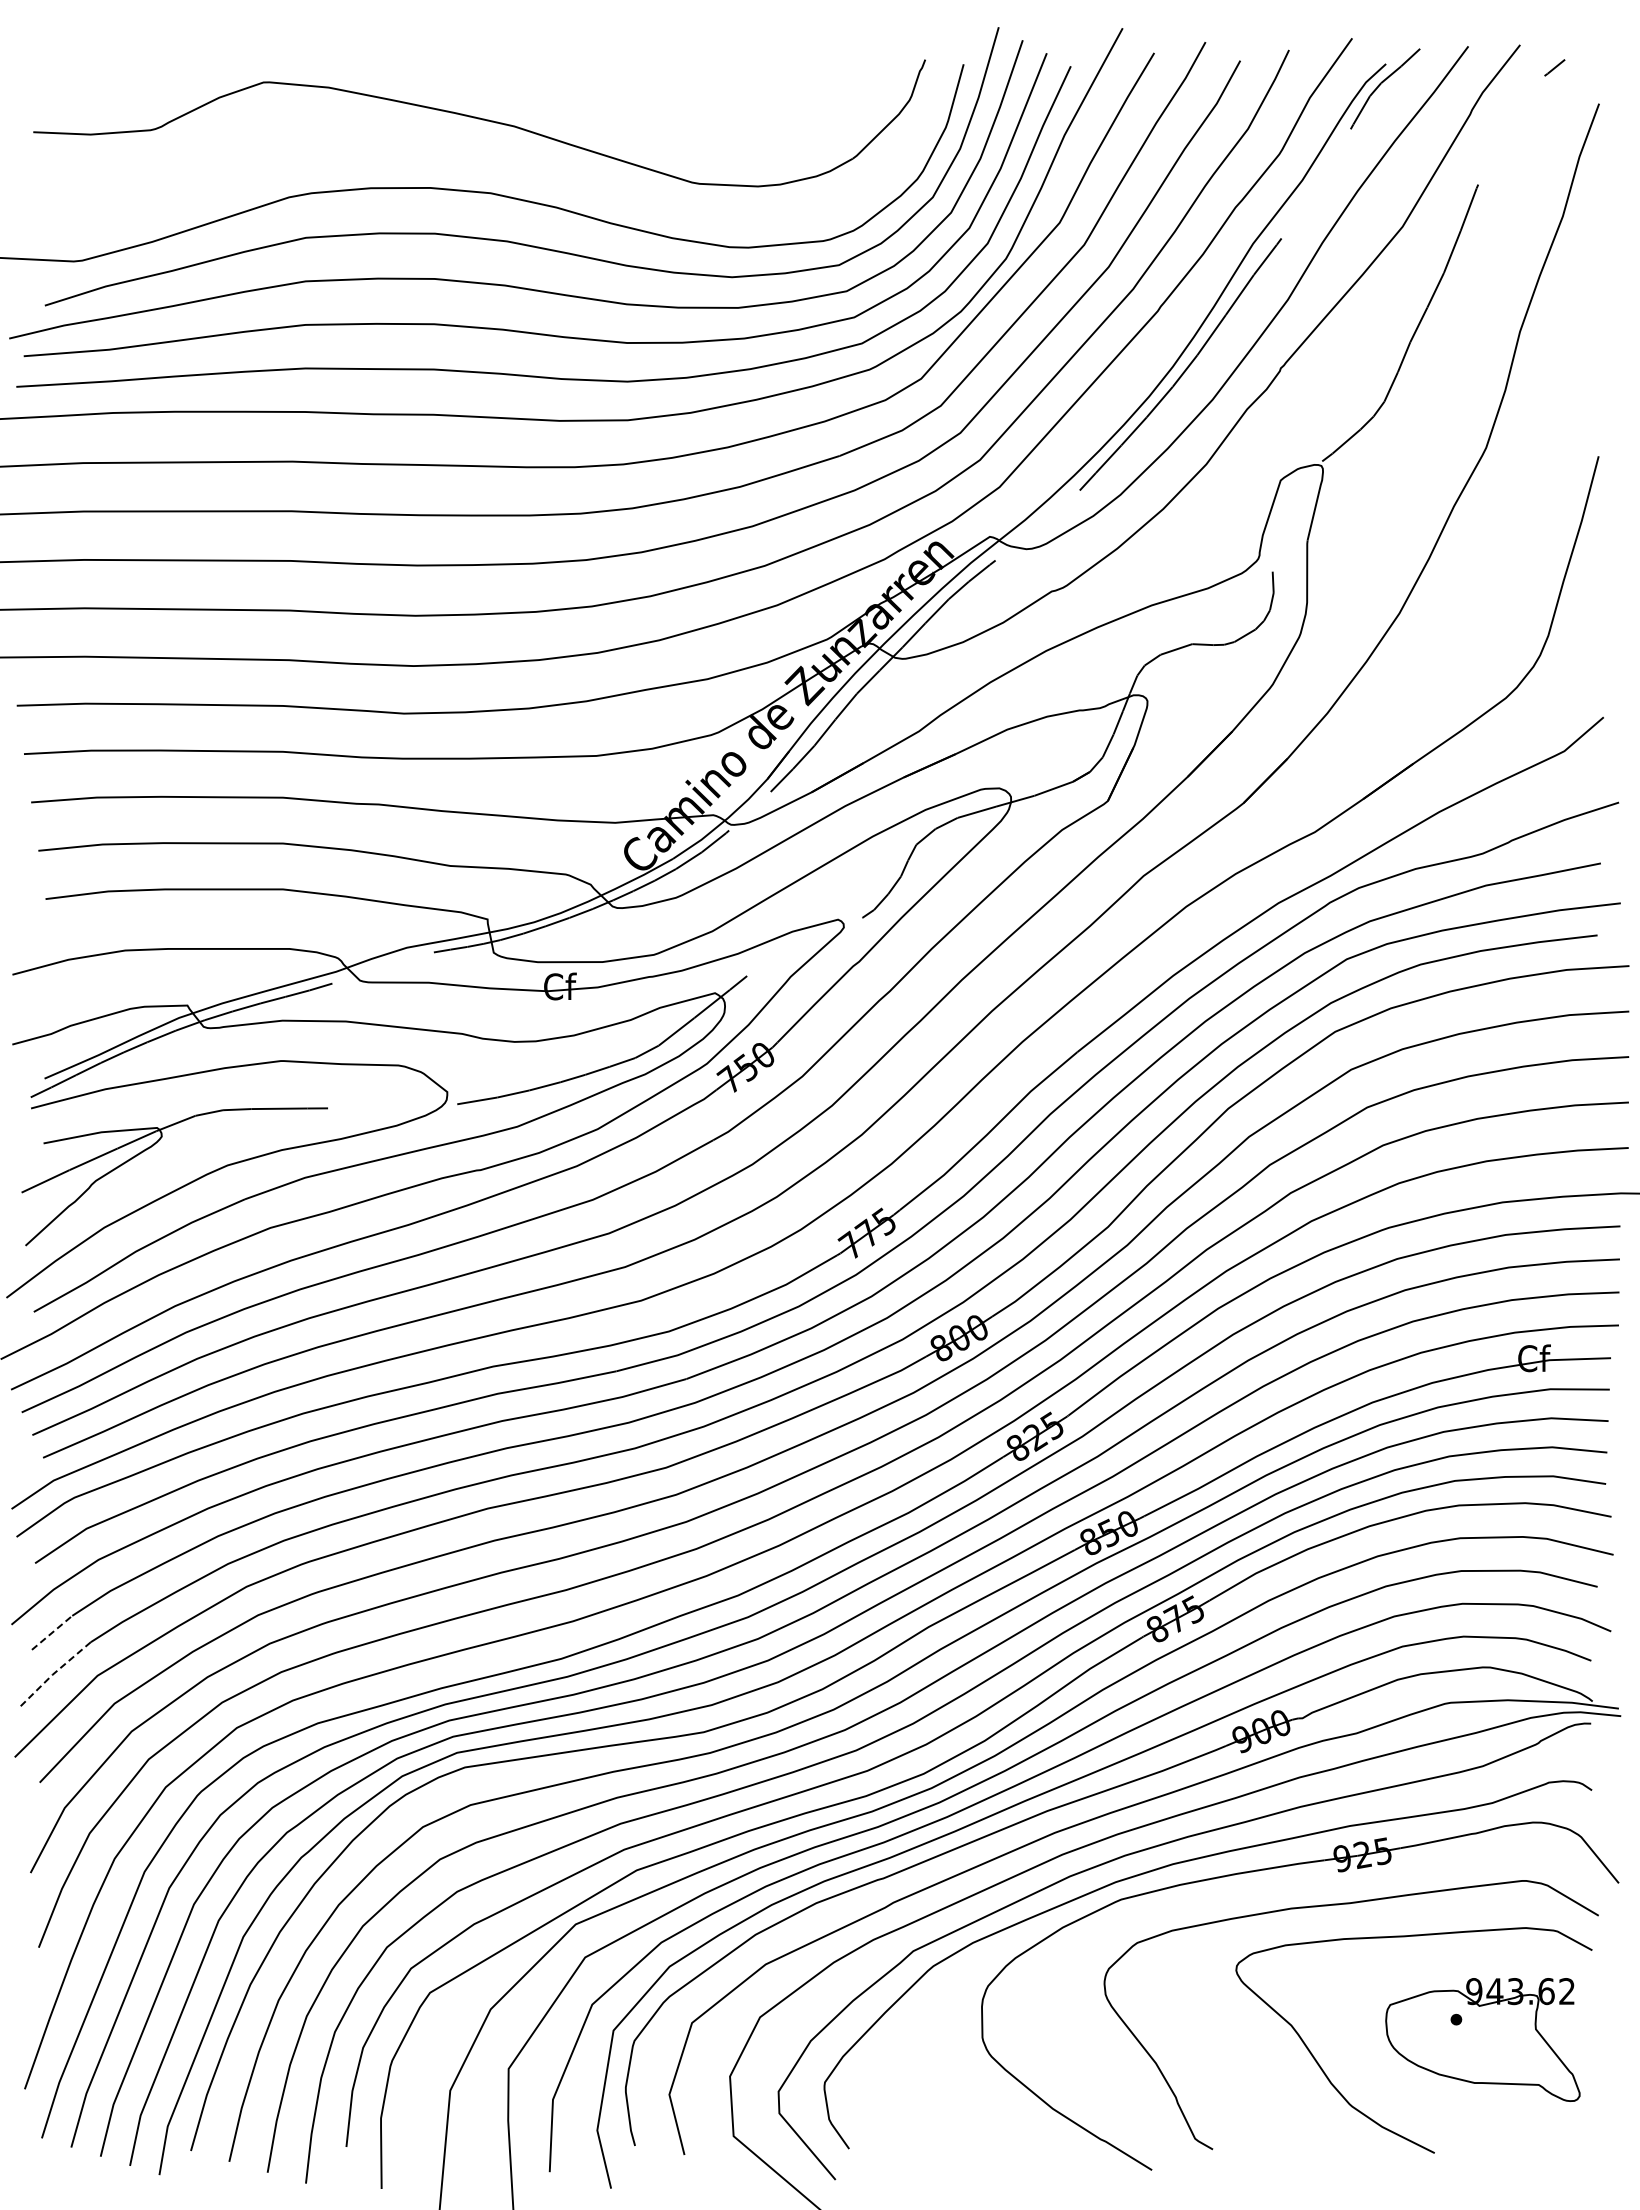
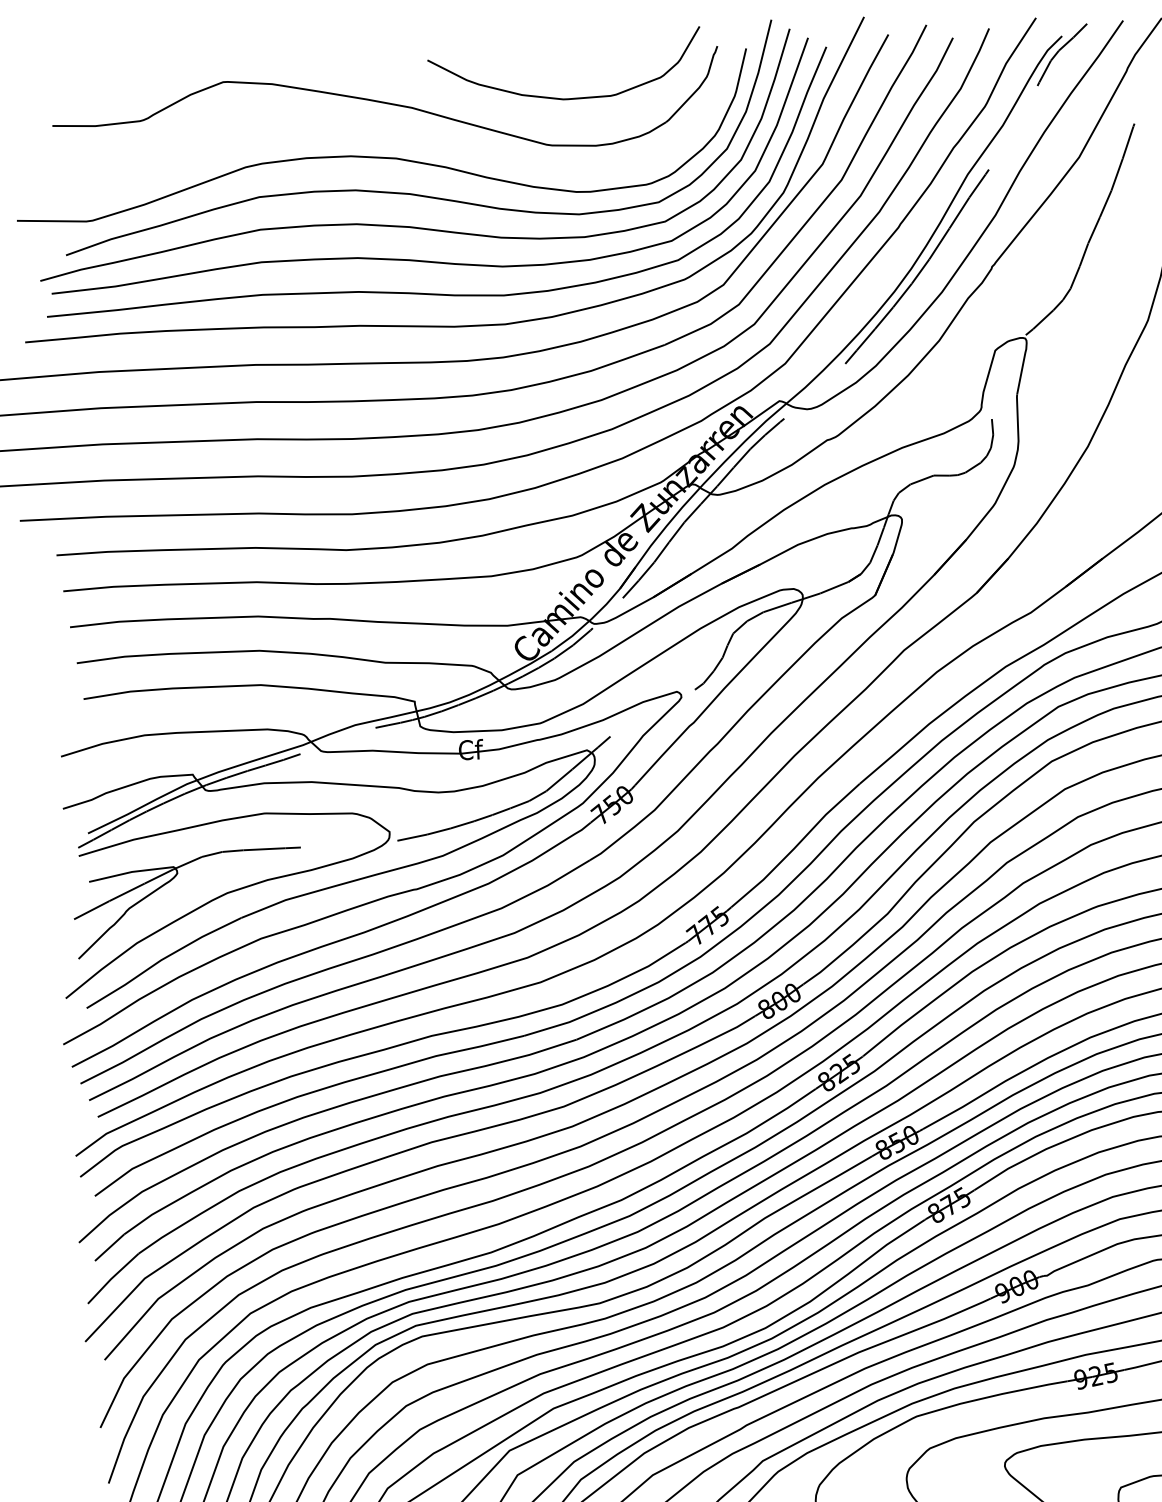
curve: (715, 121) -> (562, 98), added
line: (52, 1632) -> (109, 1247), dashed -> solid
line: (53, 1673) -> (111, 1278), dashed -> solid

